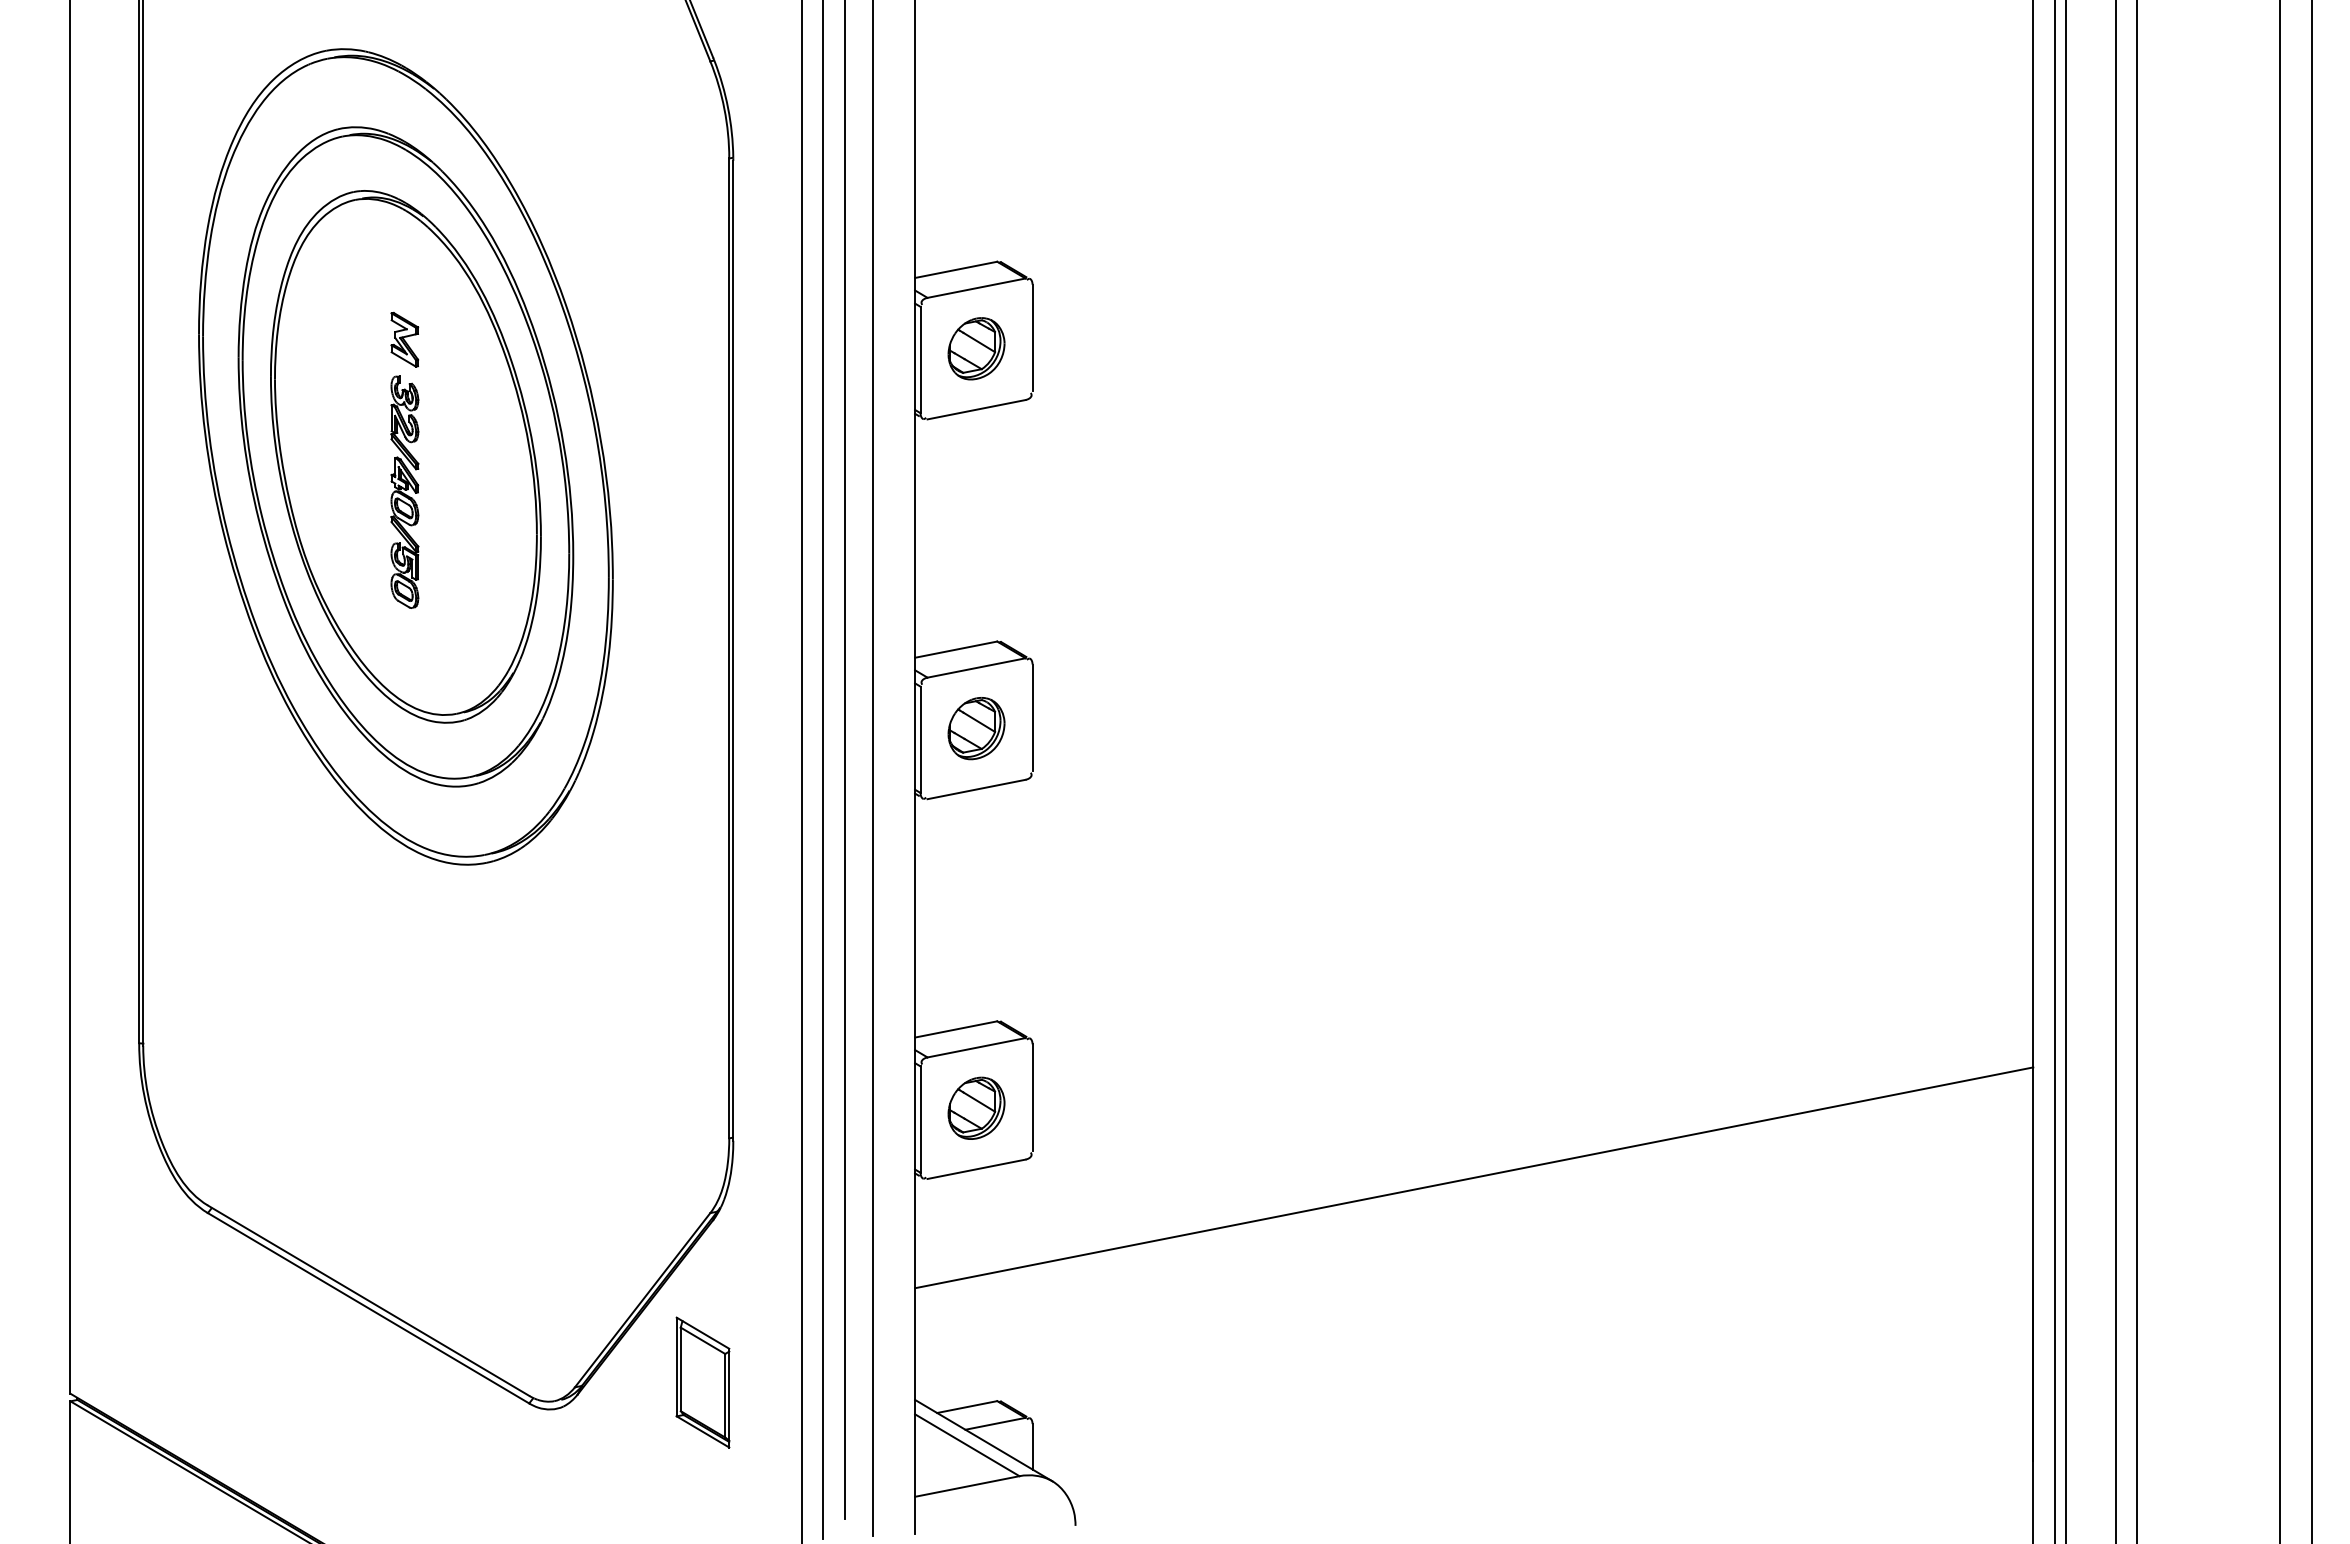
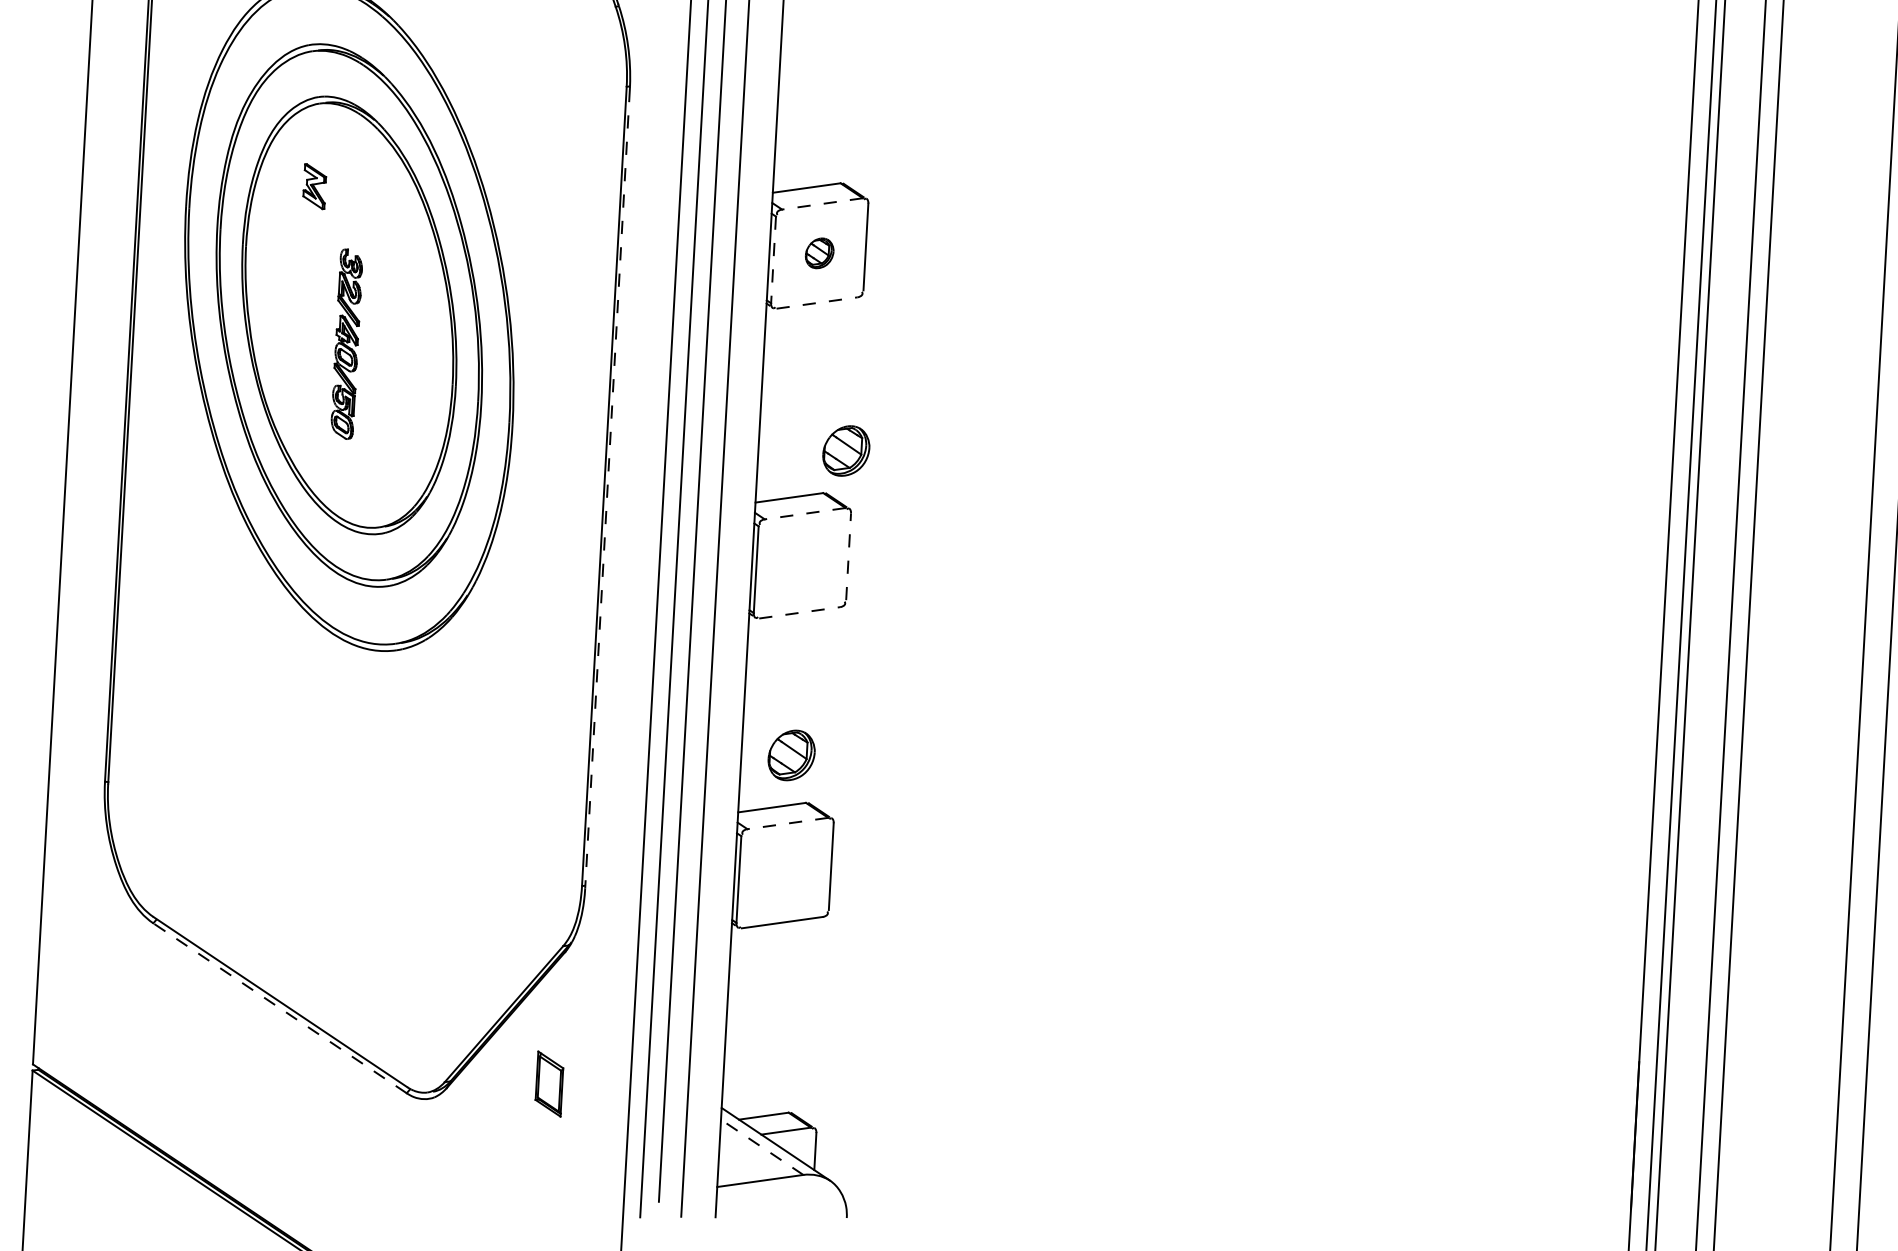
line: (976, 288) -> (822, 204), solid -> dashed
part: (404, 339) -> (314, 186), moved
part: (976, 348) -> (819, 253), size x0.6
line: (920, 360) -> (773, 260), solid -> dashed
line: (976, 409) -> (816, 302), solid -> dashed
line: (733, 650) -> (607, 488), solid -> dashed
line: (976, 667) -> (805, 513), solid -> dashed
line: (1032, 717) -> (848, 556), solid -> dashed
part: (976, 728) -> (846, 450), moved
line: (976, 789) -> (799, 612), solid -> dashed
line: (976, 1047) -> (787, 823), solid -> dashed
part: (976, 1107) -> (791, 754), moved
line: (1474, 1177) -> (1188, 952), removed
line: (368, 1308) -> (279, 1008), solid -> dashed
part: (702, 1382) -> (549, 1084), size x0.6
line: (967, 1445) -> (762, 1147), solid -> dashed

